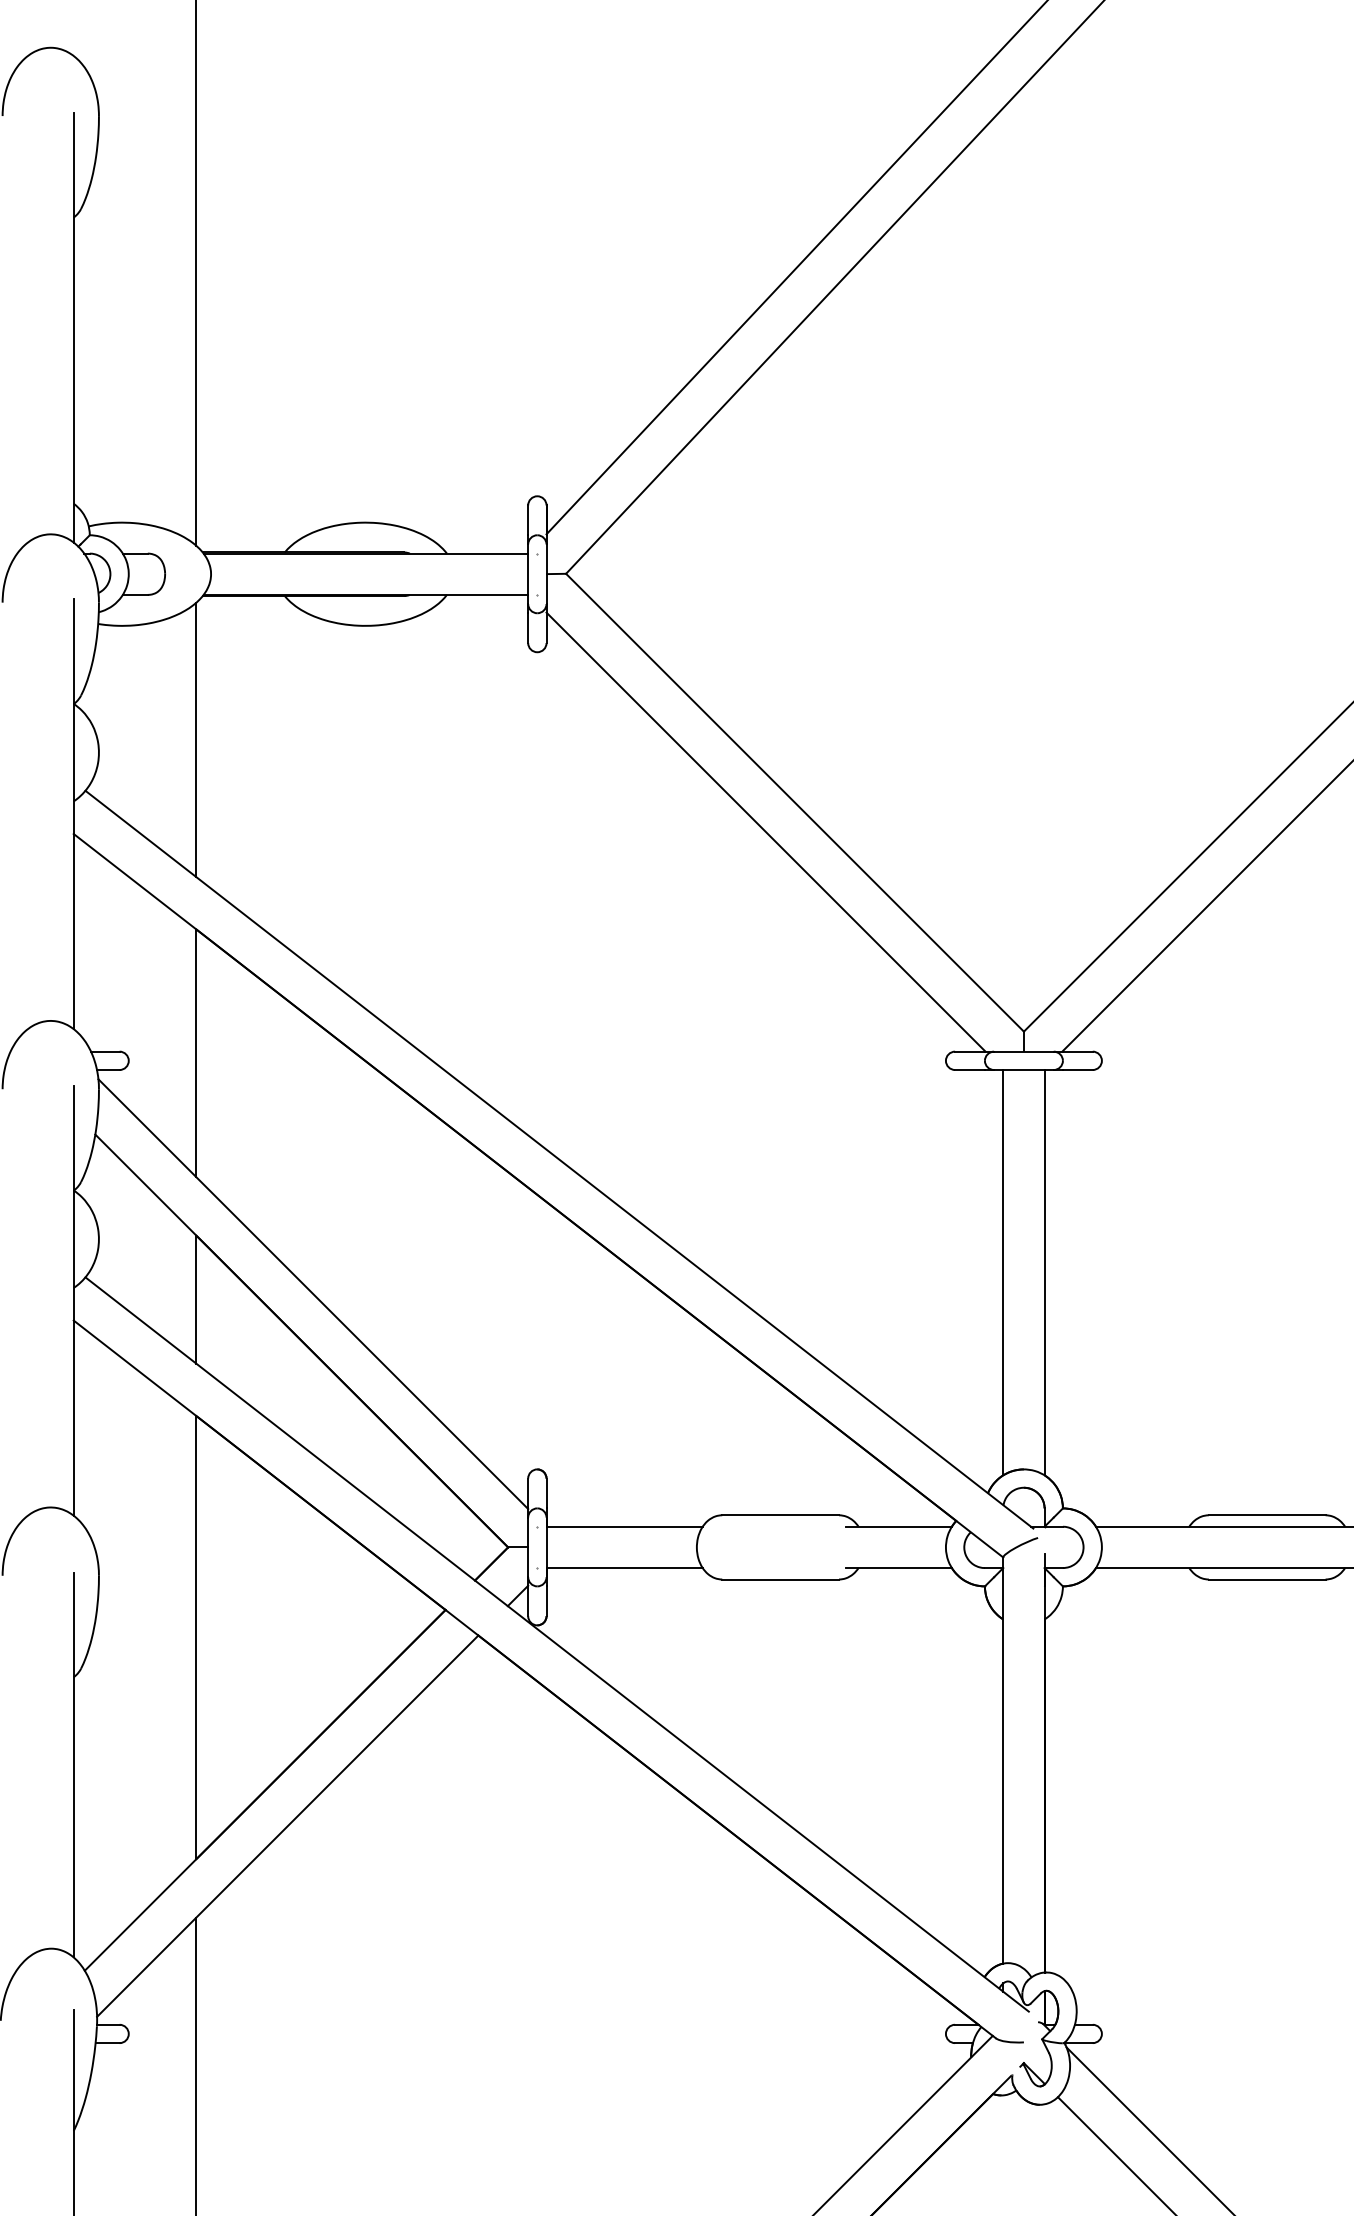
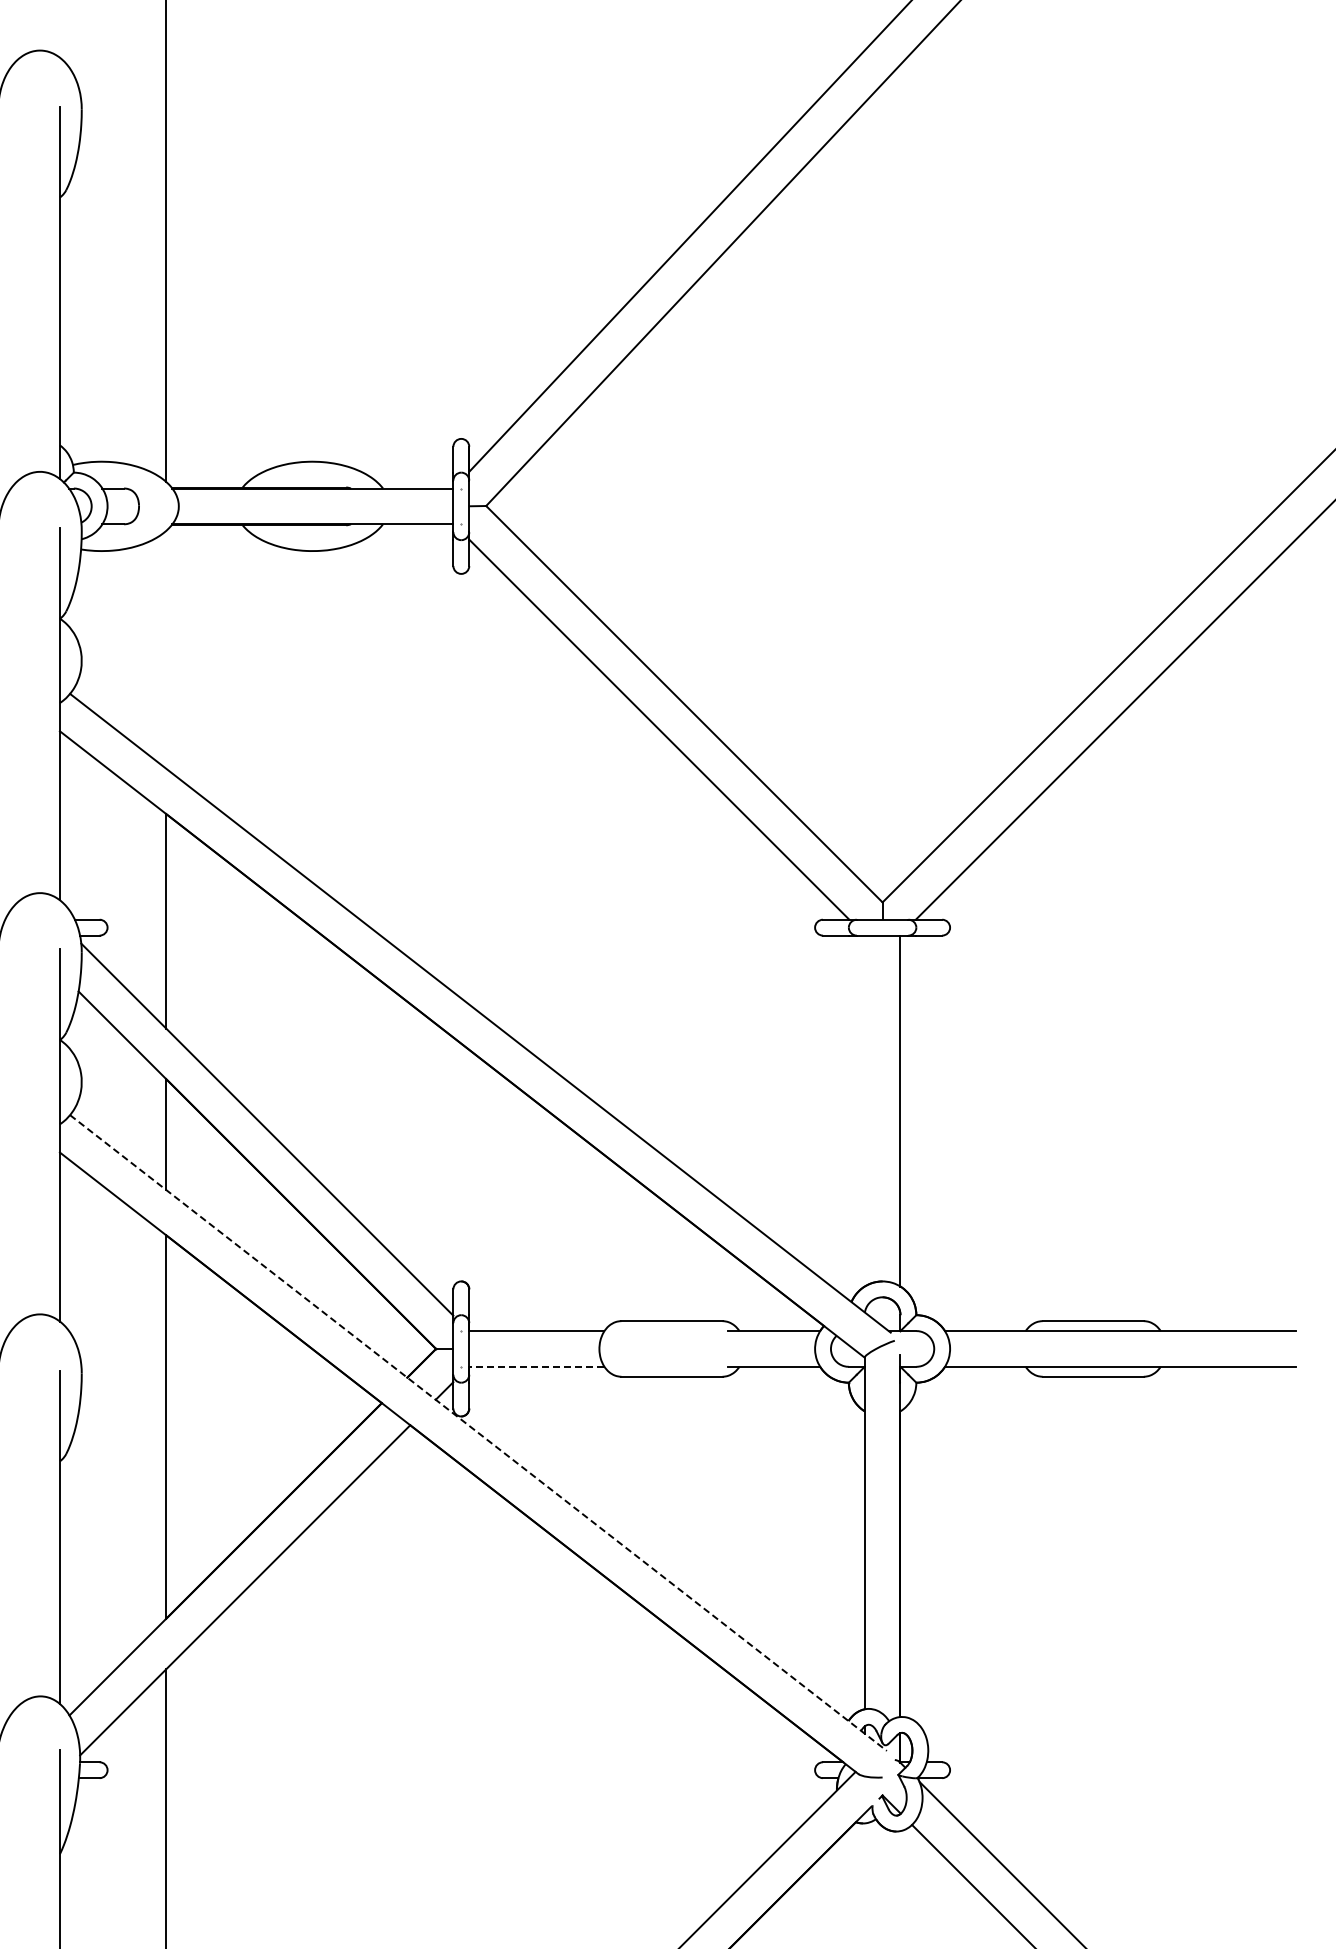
line: (196, 739) -> (166, 649), removed
line: (1003, 1271) -> (864, 1110), removed
line: (624, 1567) -> (536, 1366), solid -> dashed
line: (557, 1645) -> (478, 1433), solid -> dashed

